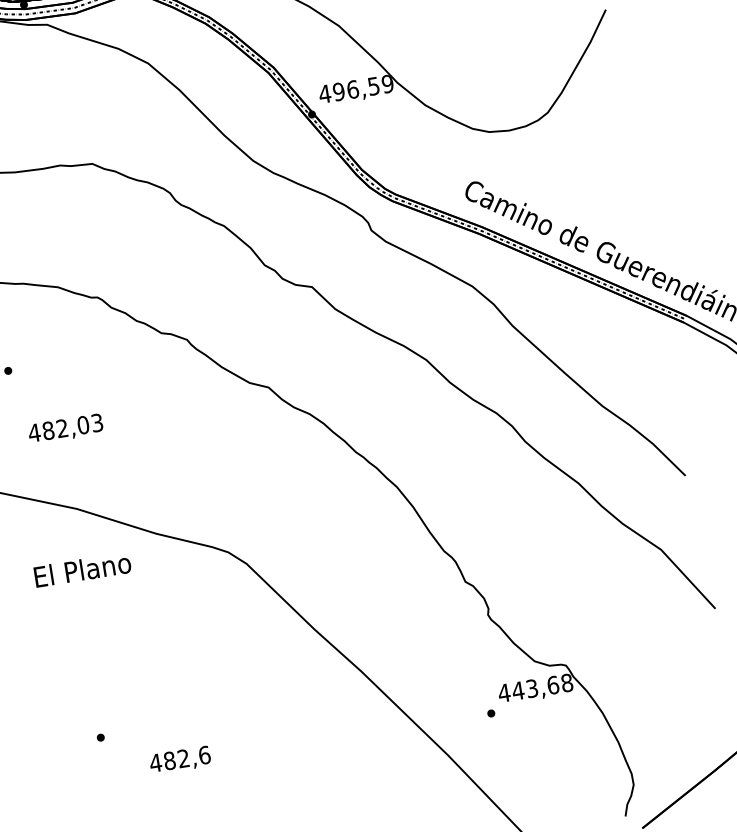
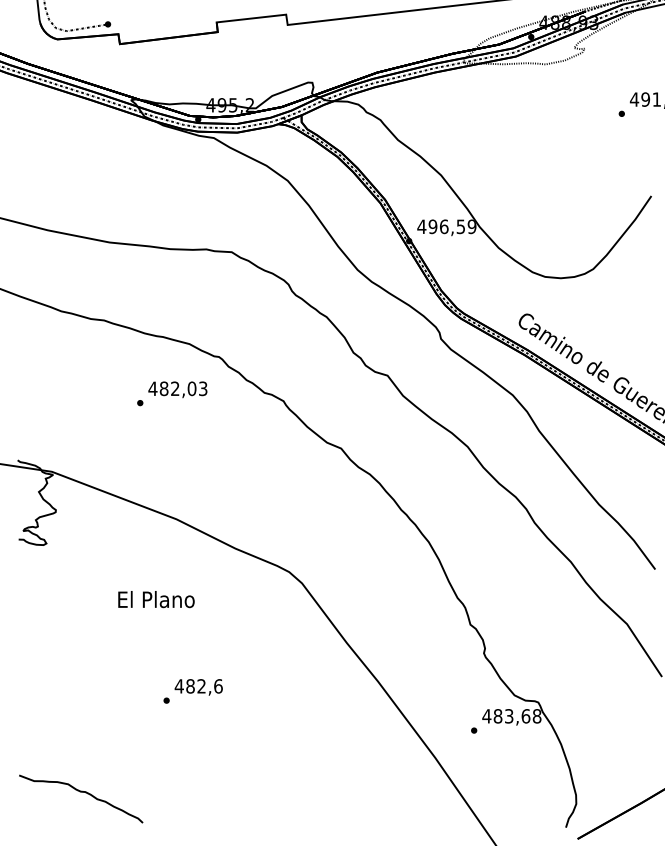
text: (65, 428) -> (177, 389), moved
text: (82, 569) -> (156, 599), moved
text: (517, 691) -> (497, 716), 443,68 -> 483,68
text: (179, 760) -> (198, 687), moved

